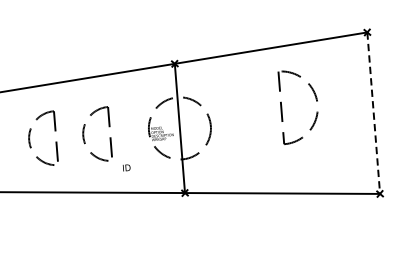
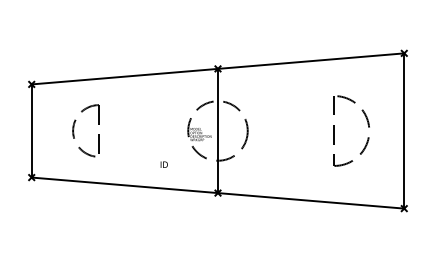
part: (281, 107) -> (334, 130), moved
line: (373, 113) -> (404, 131), dashed -> solid
part: (84, 134) -> (126, 129), removed

